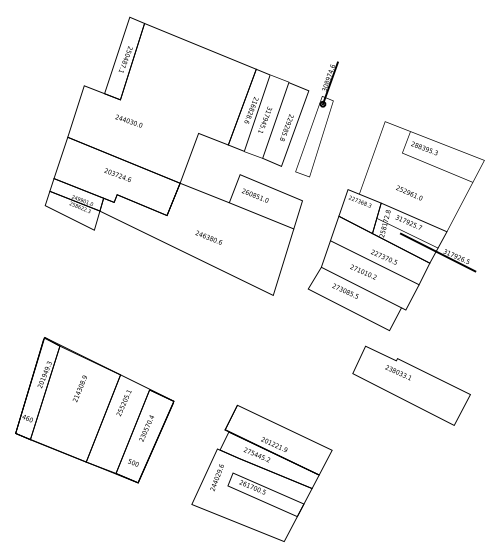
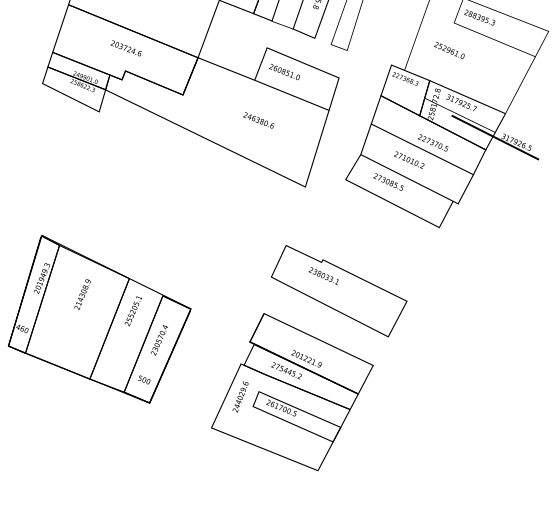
text: (409, 192) -> (449, 49), moved
text: (208, 237) -> (258, 120), moved
text: (411, 385) -> (339, 290), moved

